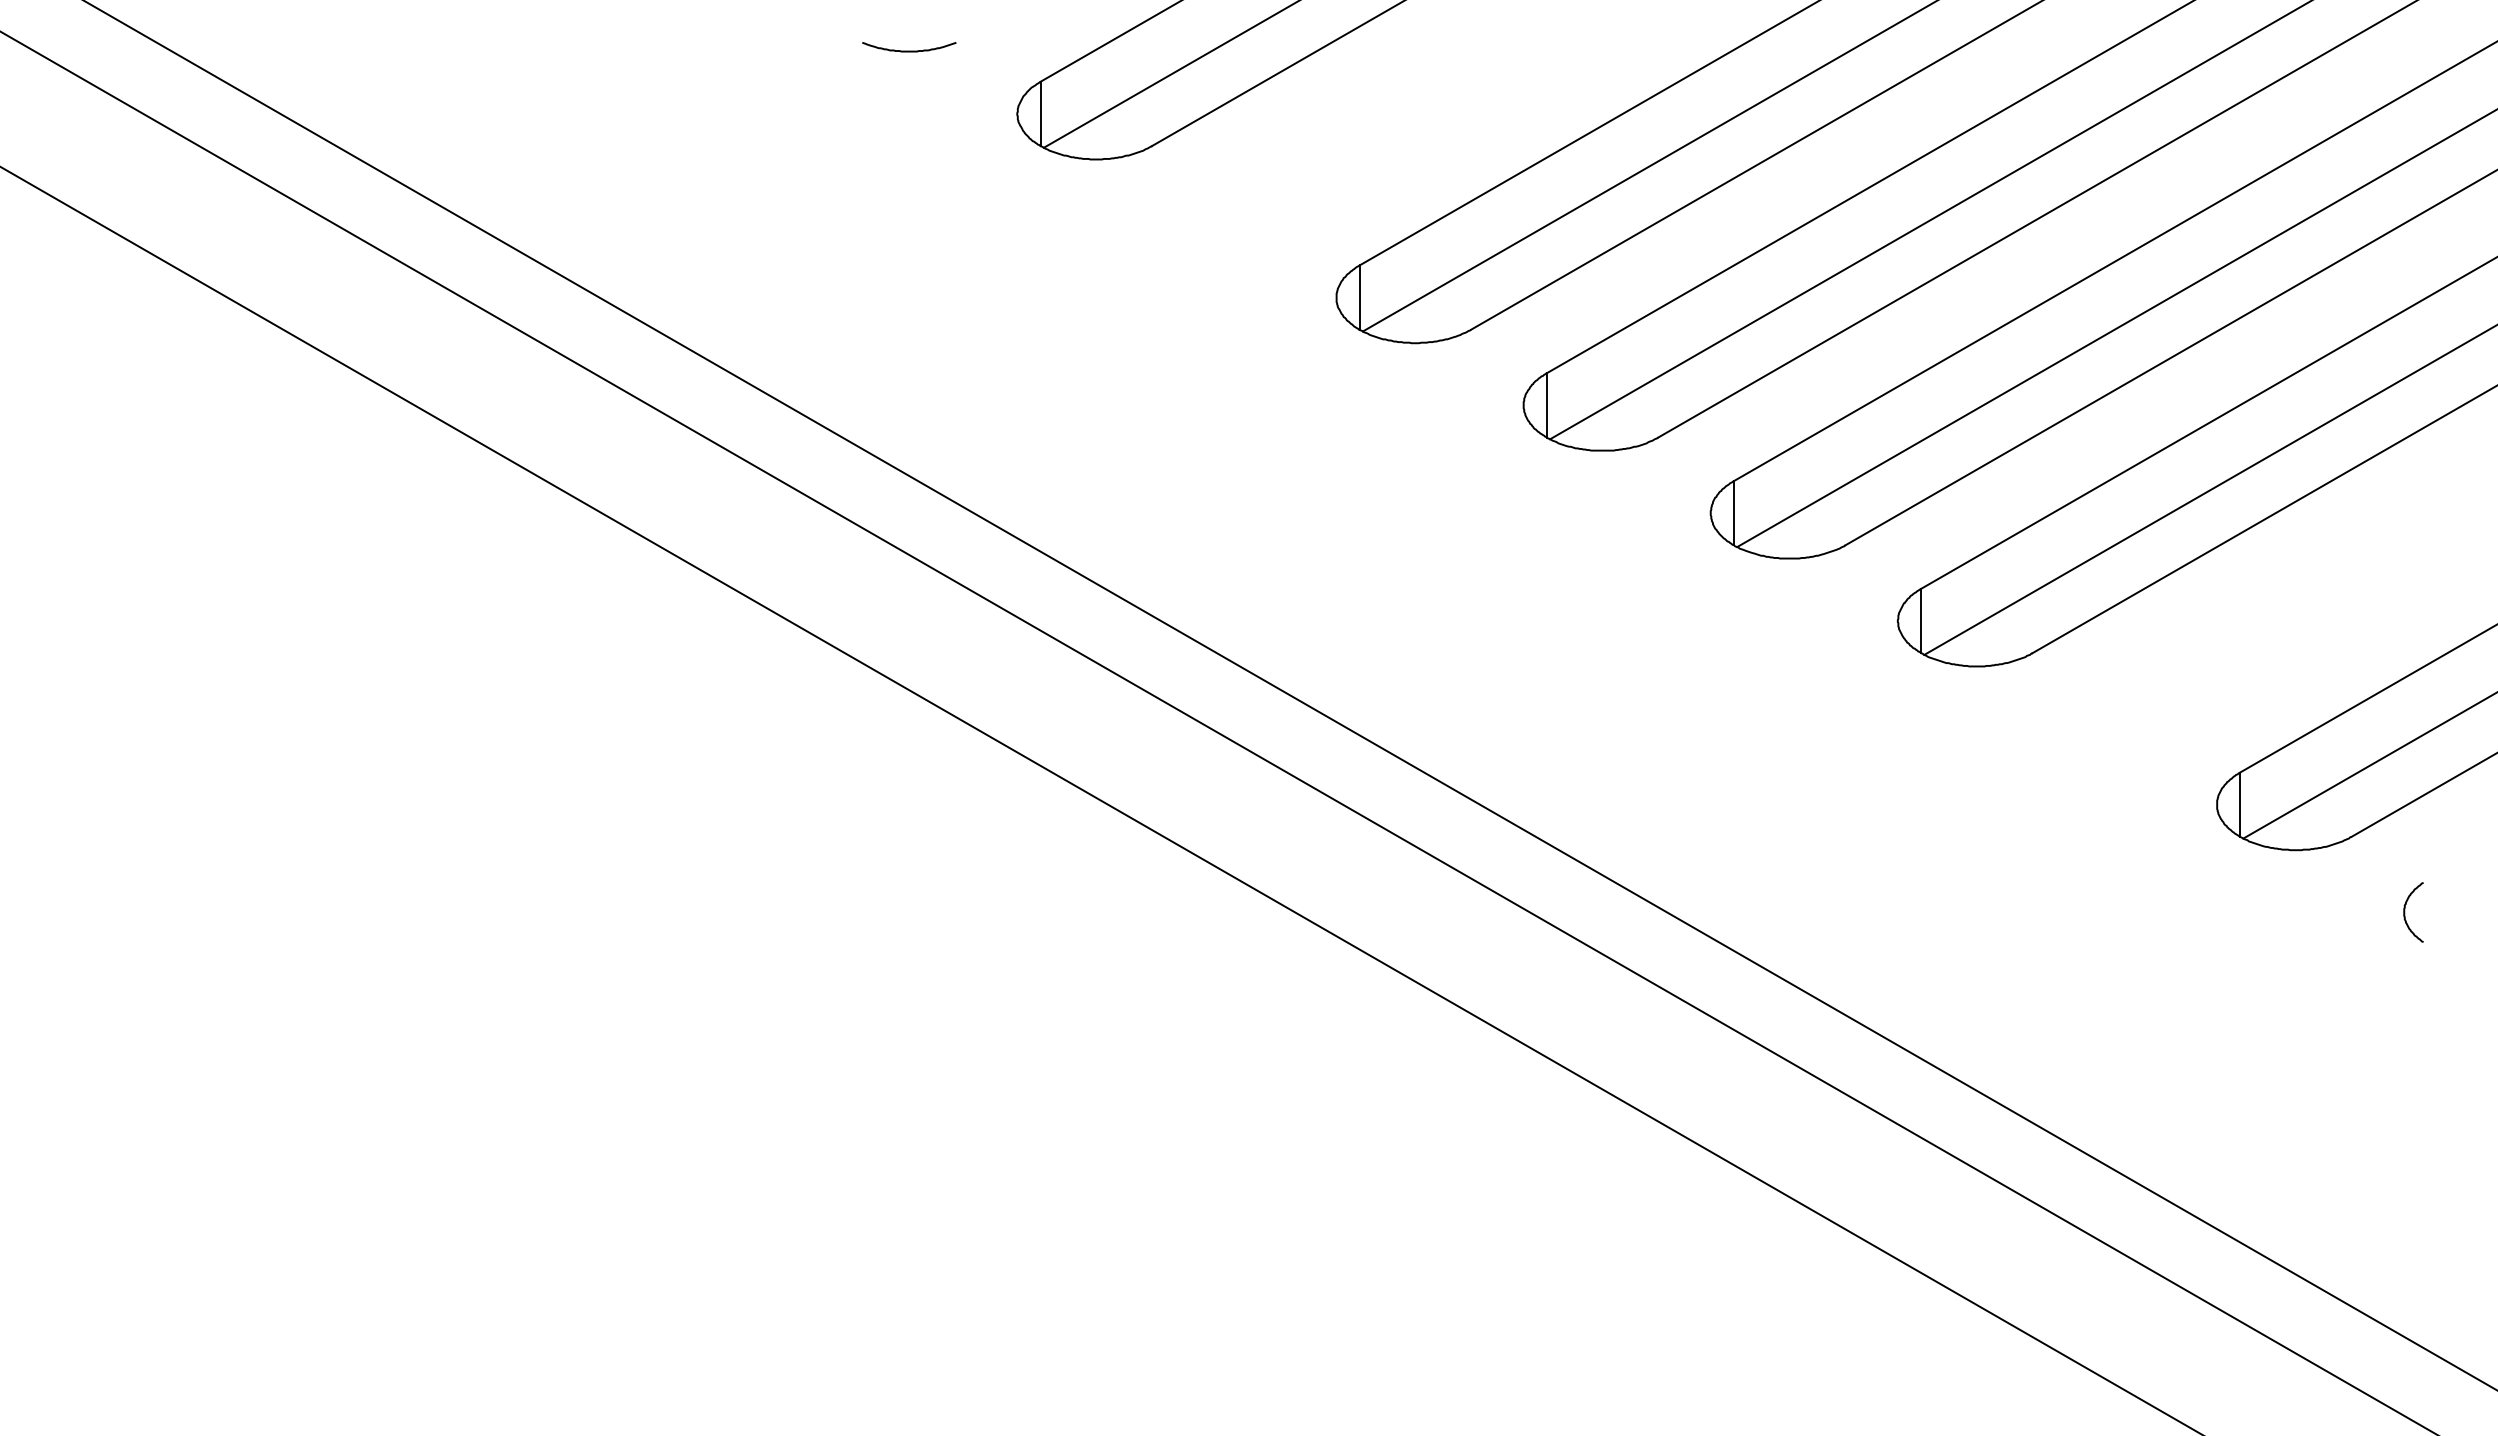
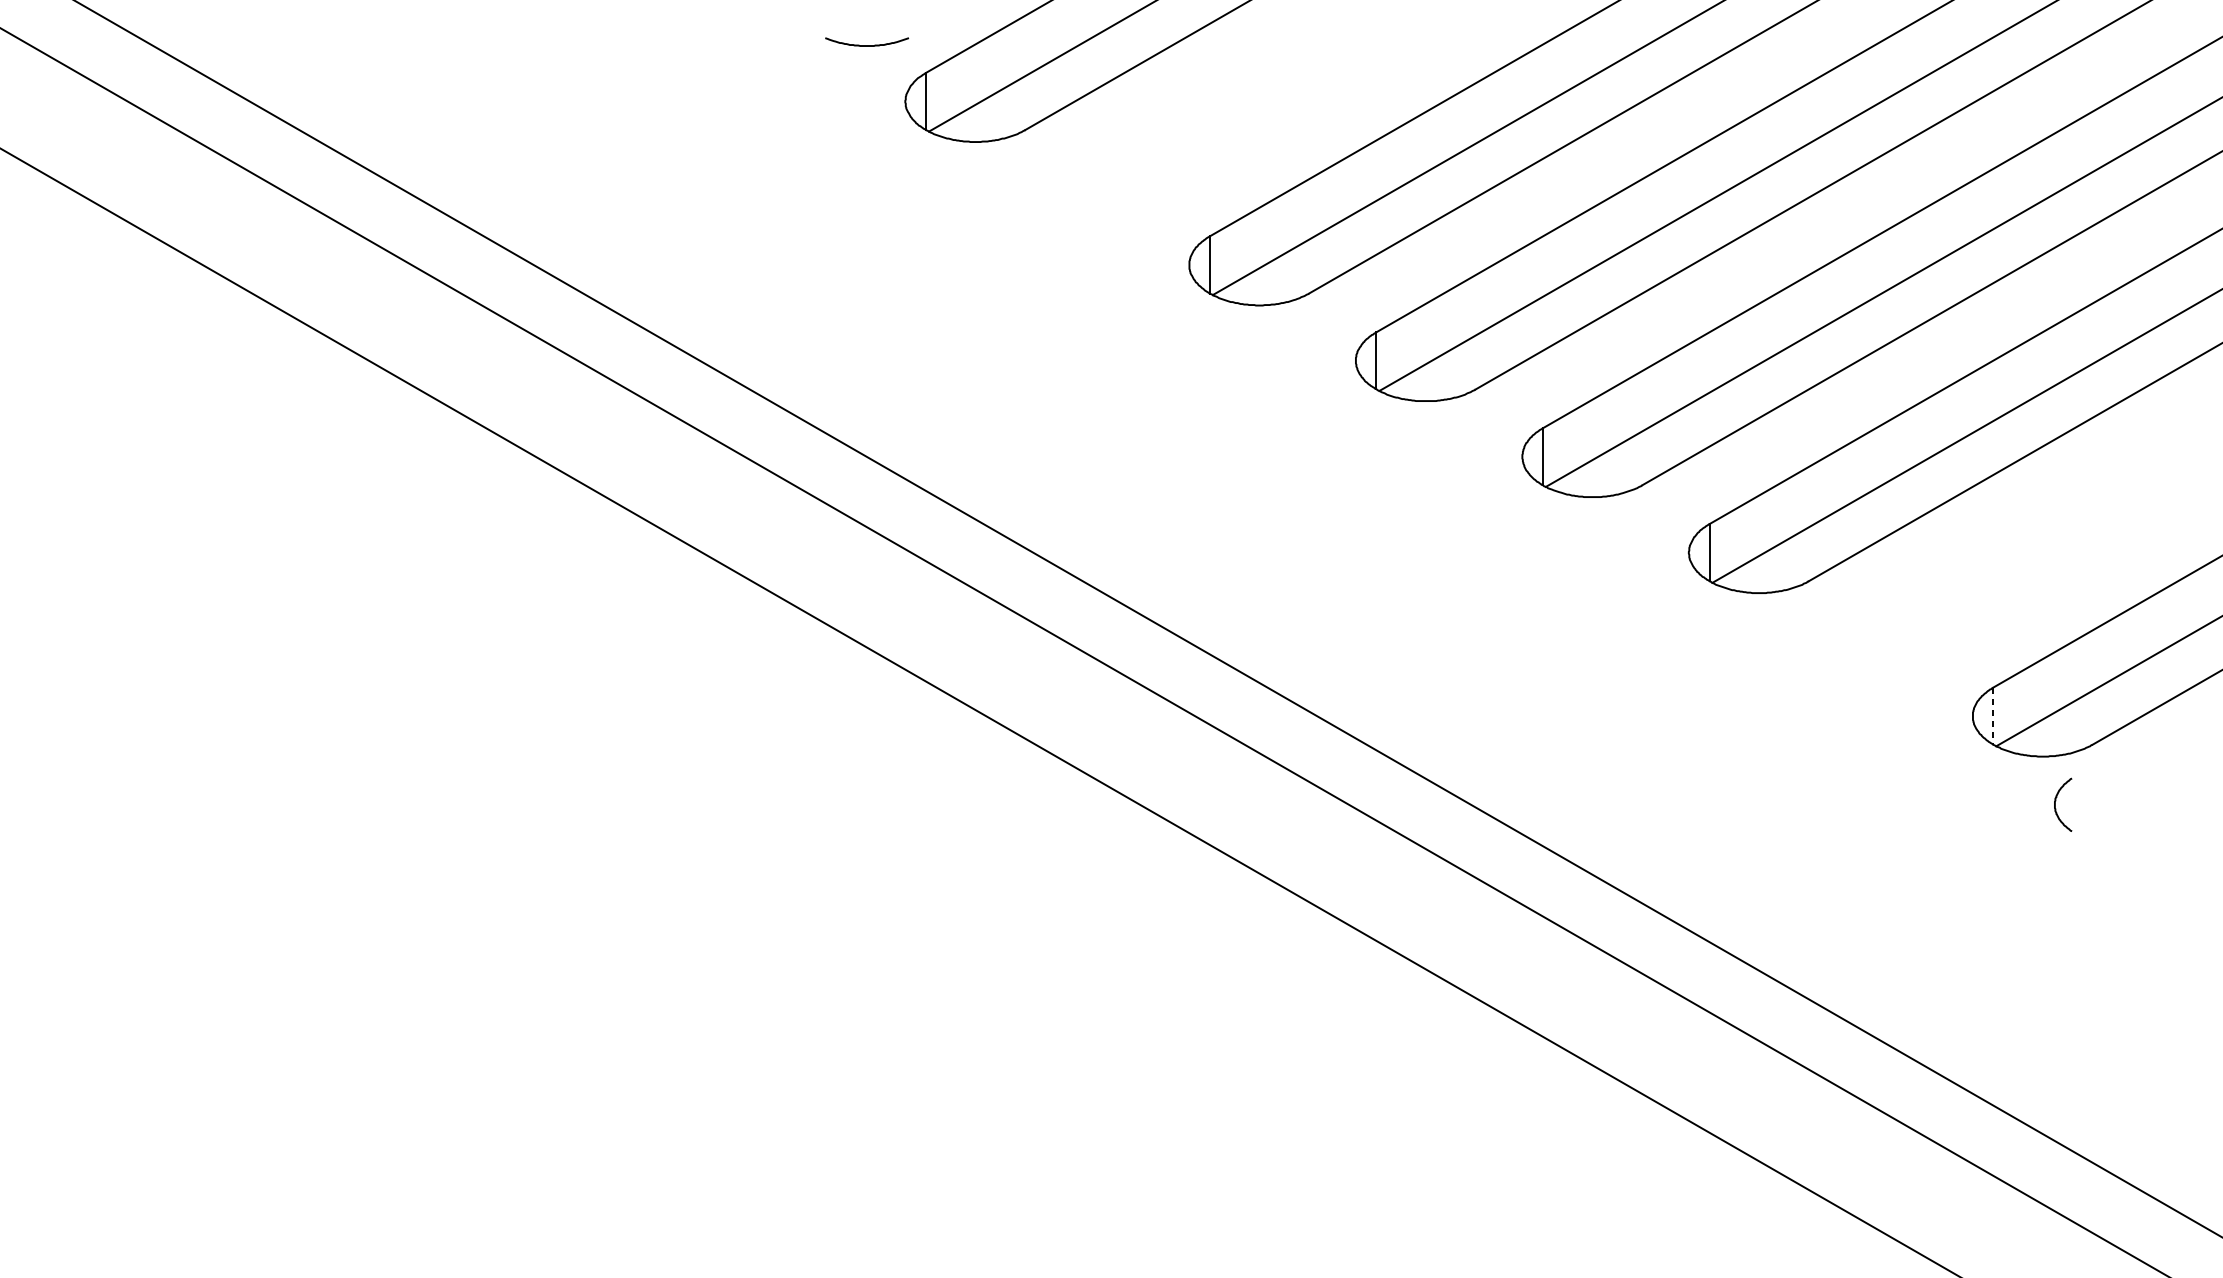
curve: (909, 50) -> (867, 45), moved
line: (2240, 805) -> (1993, 716), solid -> dashed
curve: (2405, 912) -> (2056, 804), moved

